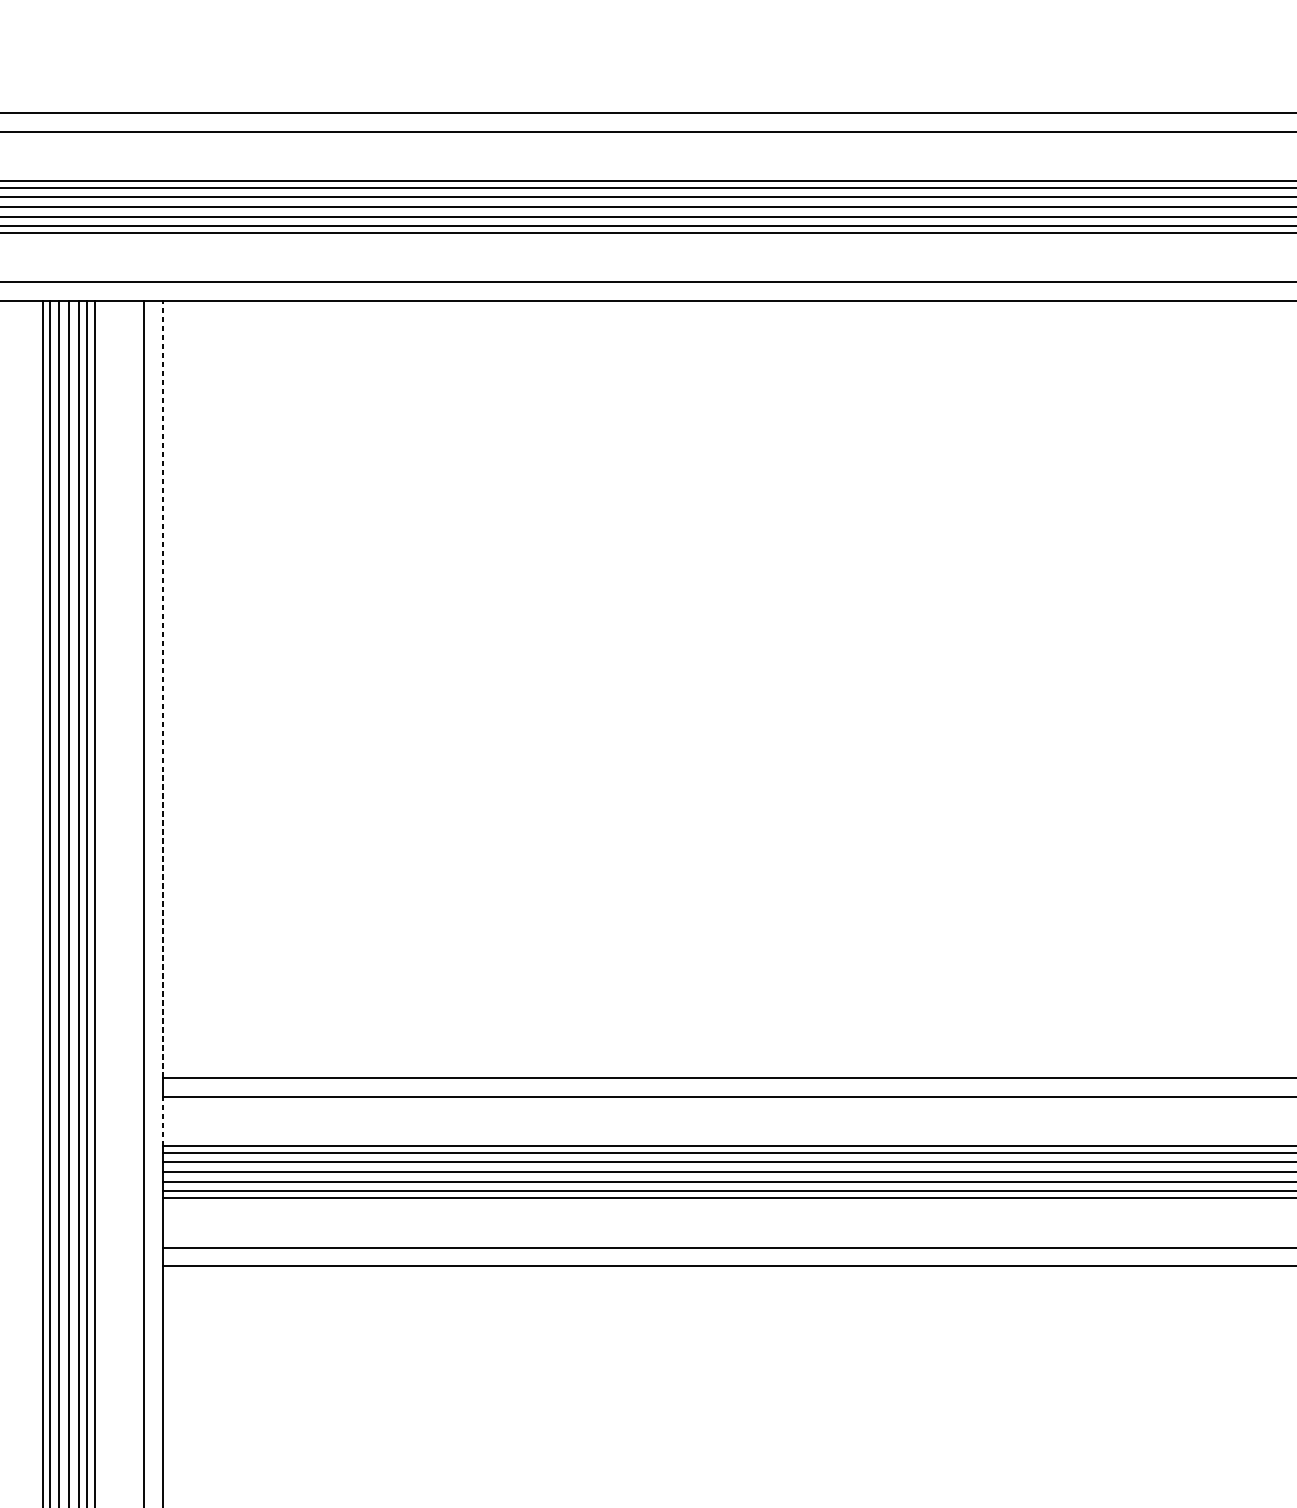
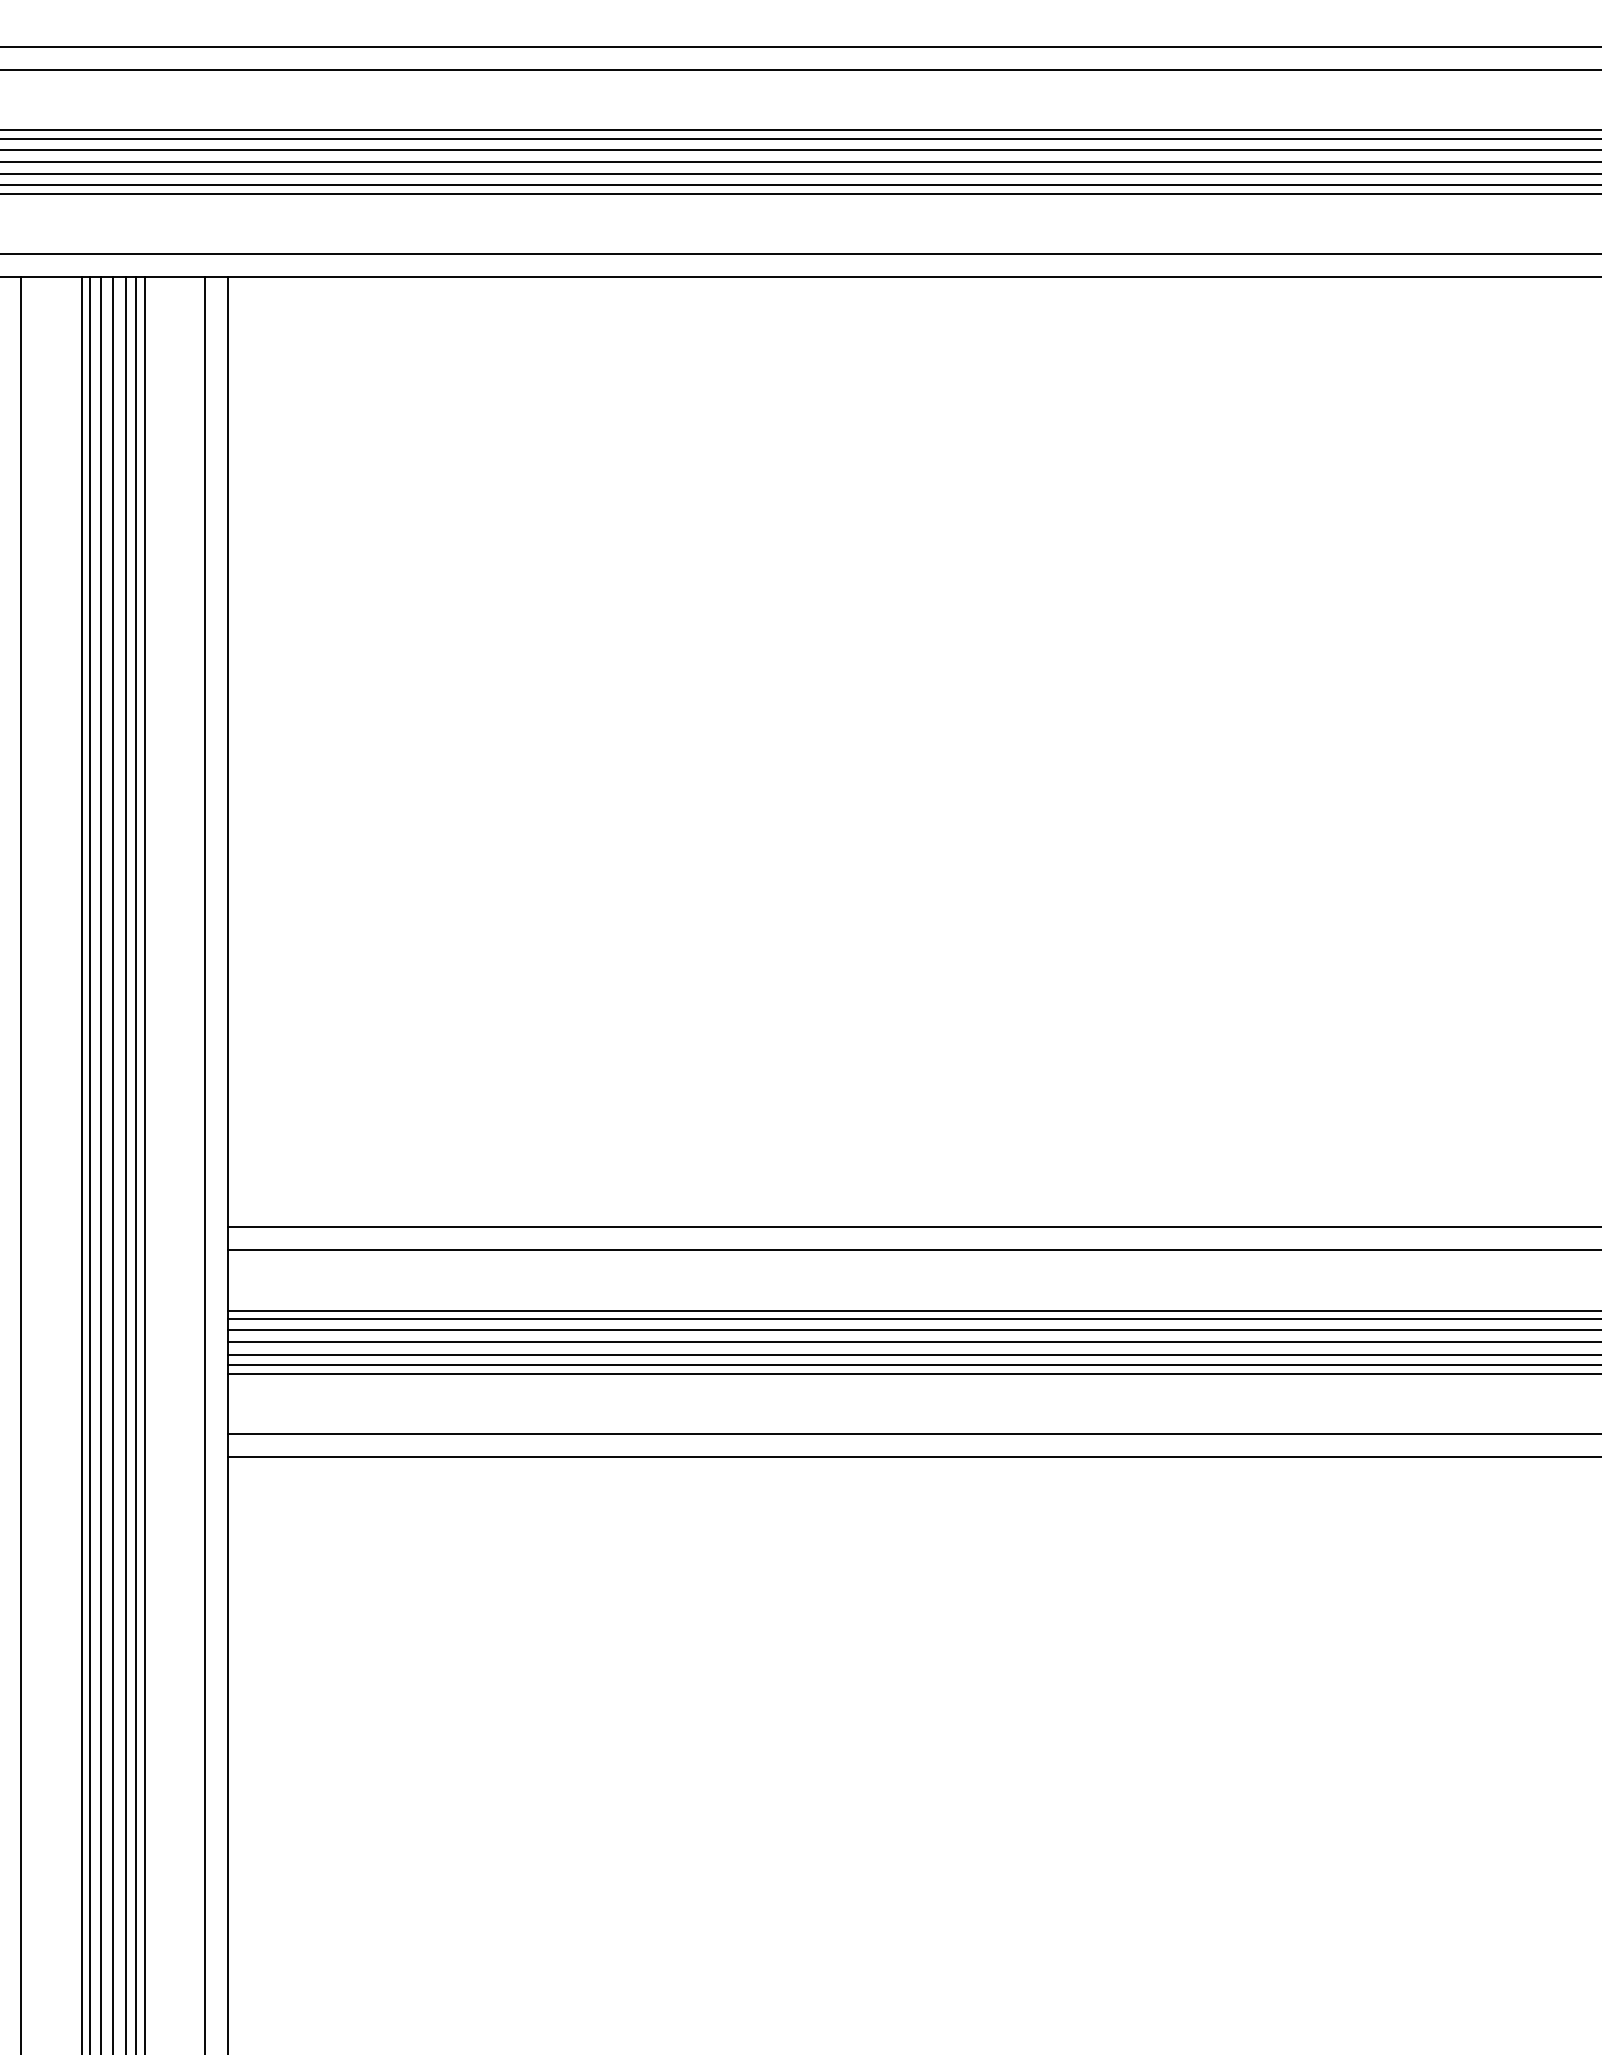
line: (162, 689) -> (228, 752), dashed -> solid
line: (162, 1120) -> (228, 1279), dashed -> solid

